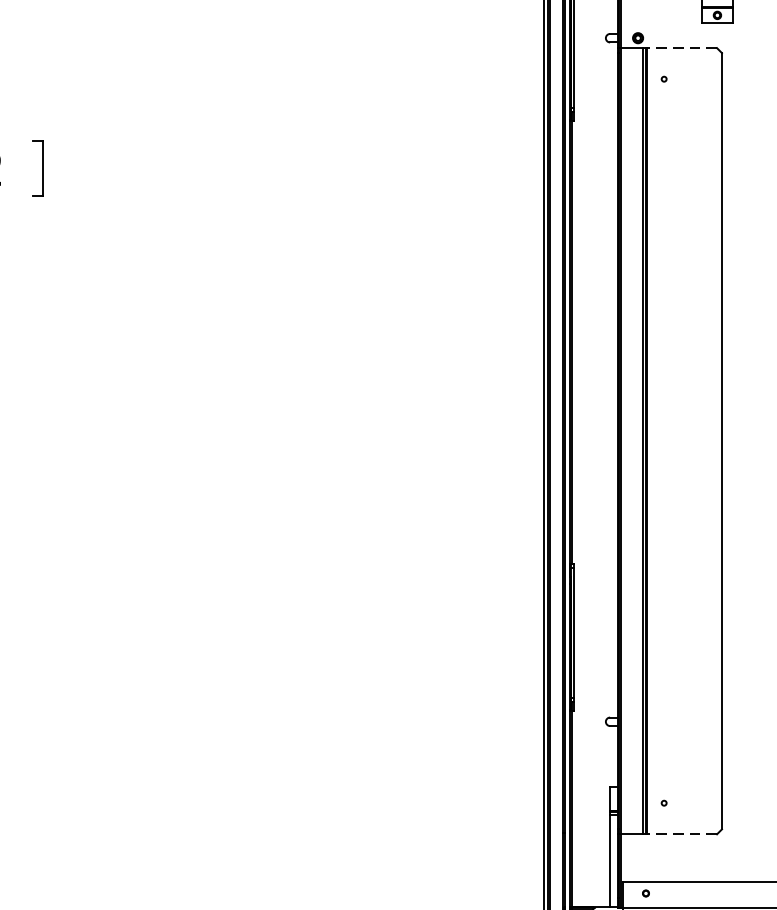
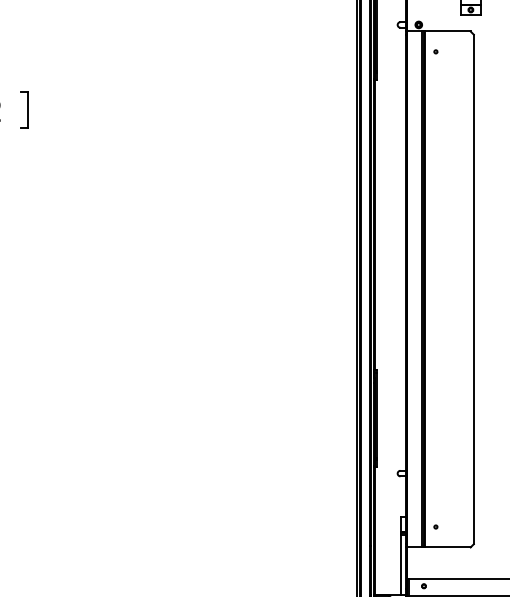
line: (681, 48) -> (447, 31), dashed -> solid
line: (681, 834) -> (447, 547), dashed -> solid

